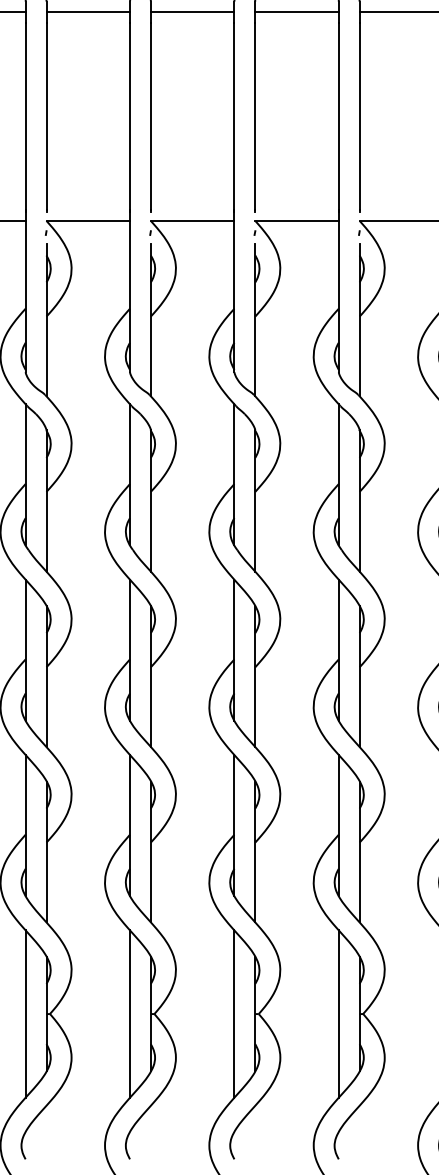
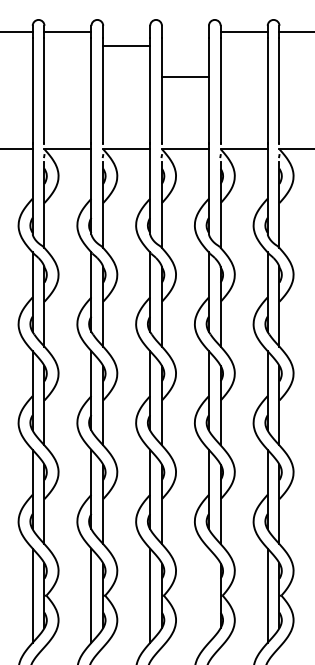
line: (192, 11) -> (126, 45), moved
line: (295, 11) -> (184, 76), moved
line: (337, 1013) -> (208, 595), removed

